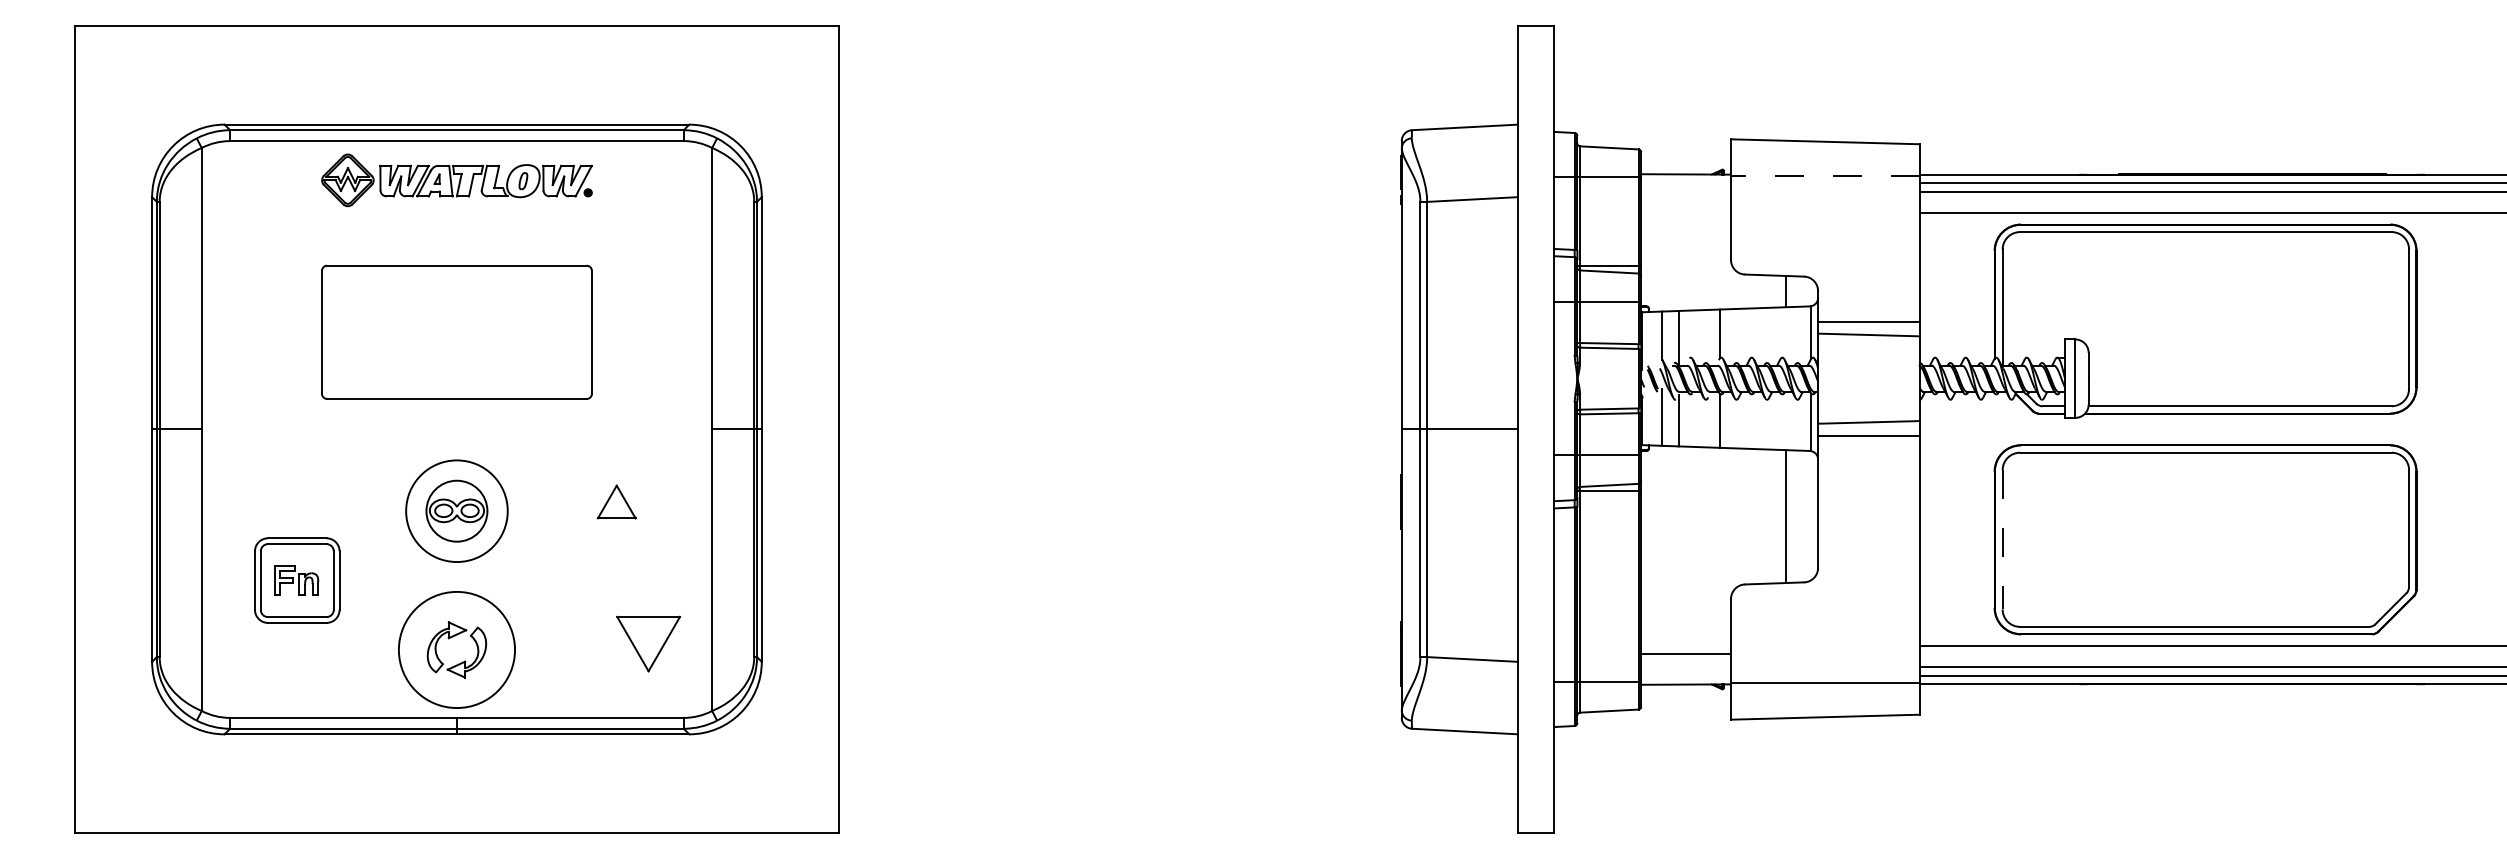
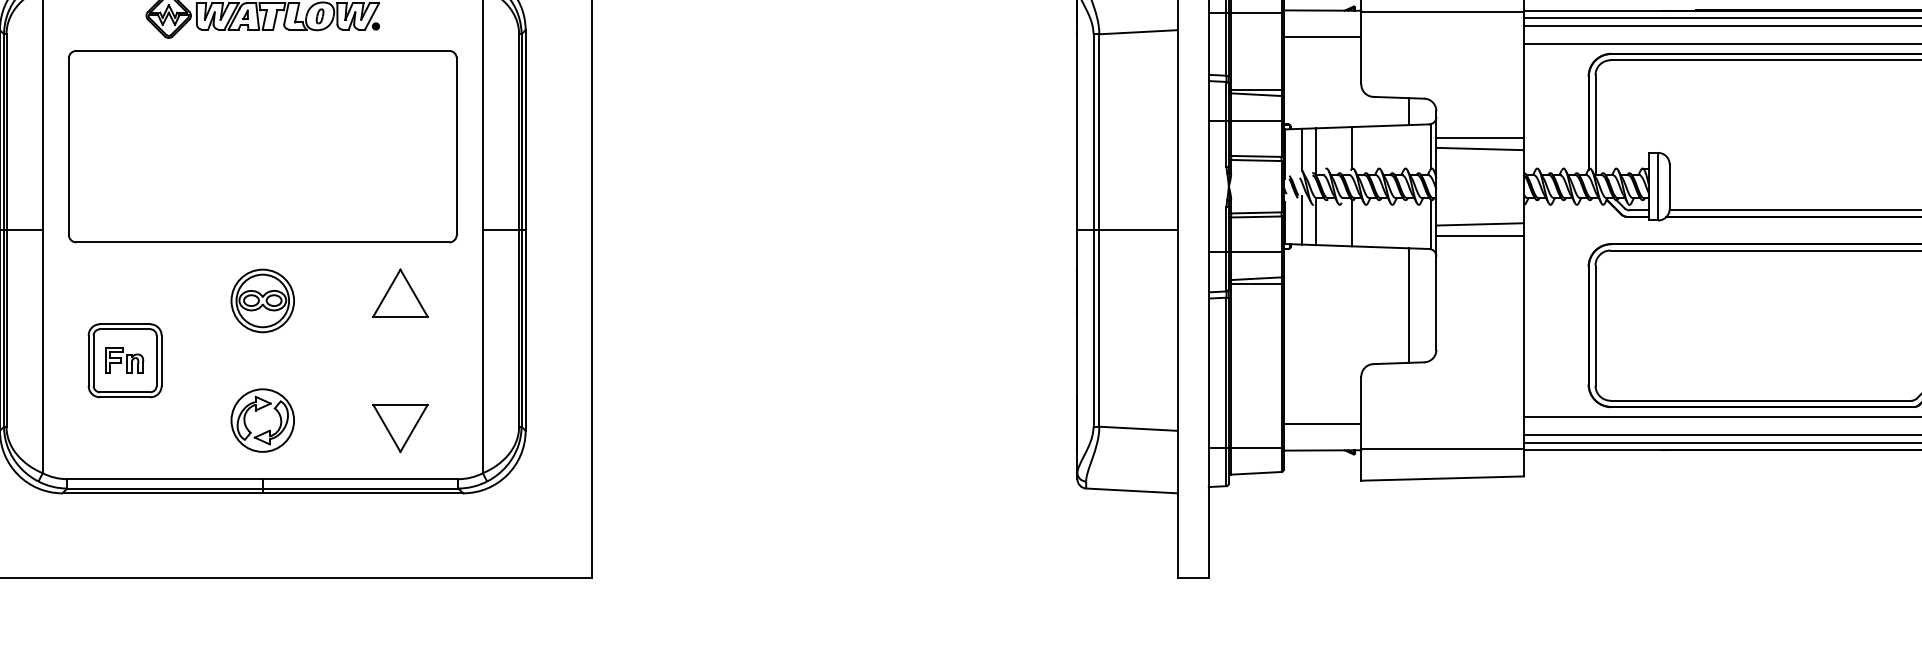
line: (1824, 176) -> (1441, 12), dashed -> solid
line: (1686, 205) -> (1322, 37), added
part: (456, 332) -> (262, 146), size x1.67
part: (616, 501) -> (400, 292), size x1.67
circle: (456, 510) -> (262, 300), size x0.71
line: (2002, 539) -> (1595, 325), dashed -> solid
part: (648, 643) -> (400, 427), moved
circle: (456, 649) -> (262, 420), size x0.62

